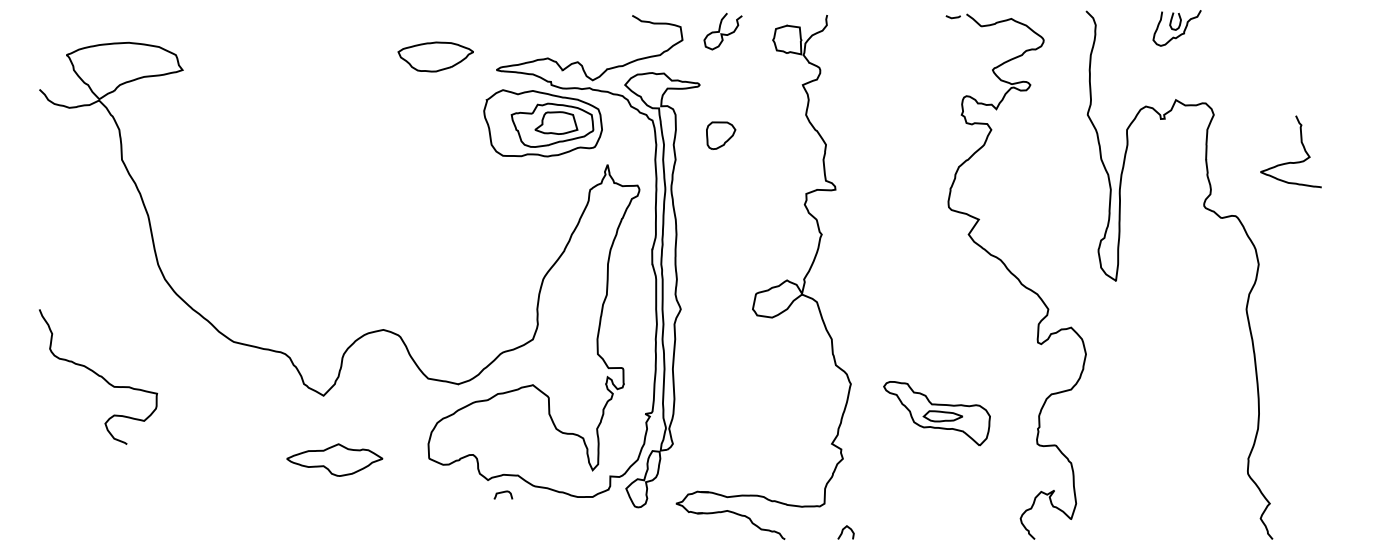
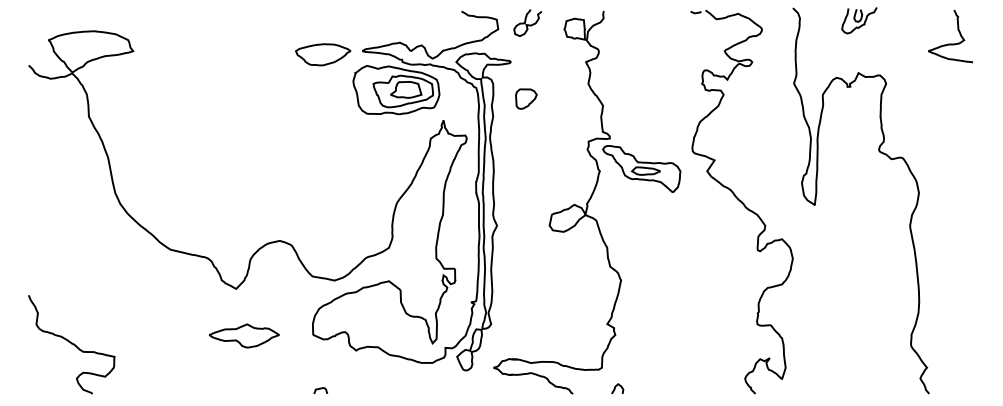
part: (435, 56) -> (322, 54), moved
curve: (1290, 161) -> (950, 43), moved
curve: (98, 376) -> (71, 344), moved
part: (936, 413) -> (641, 169), moved
curve: (502, 493) -> (320, 389), moved

